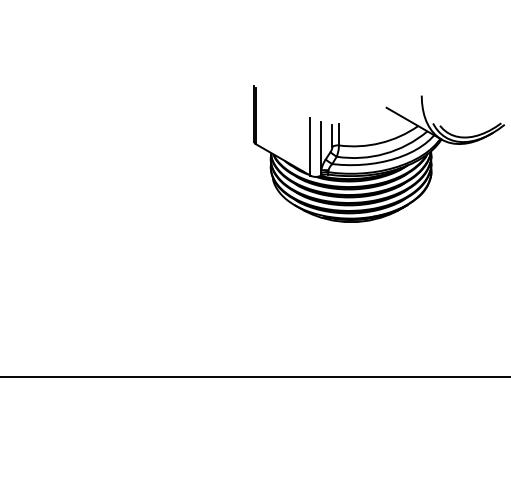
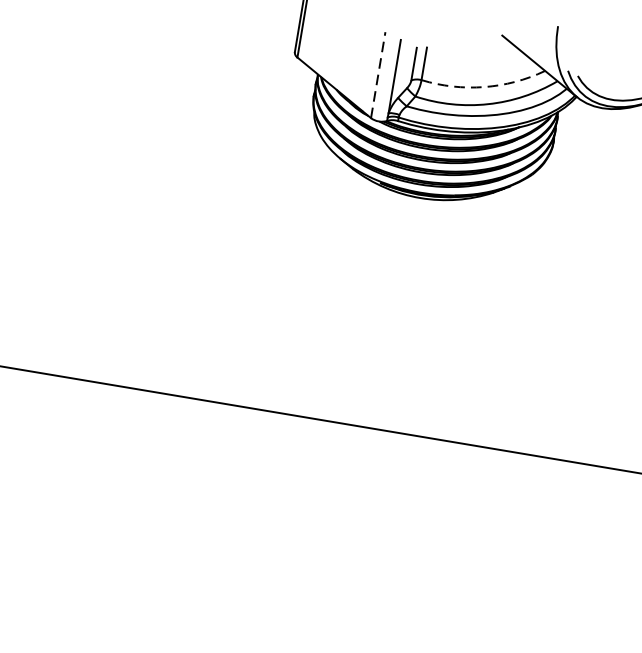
arc: (380, 143) -> (484, 87), solid -> dashed
line: (310, 146) -> (378, 74), solid -> dashed

